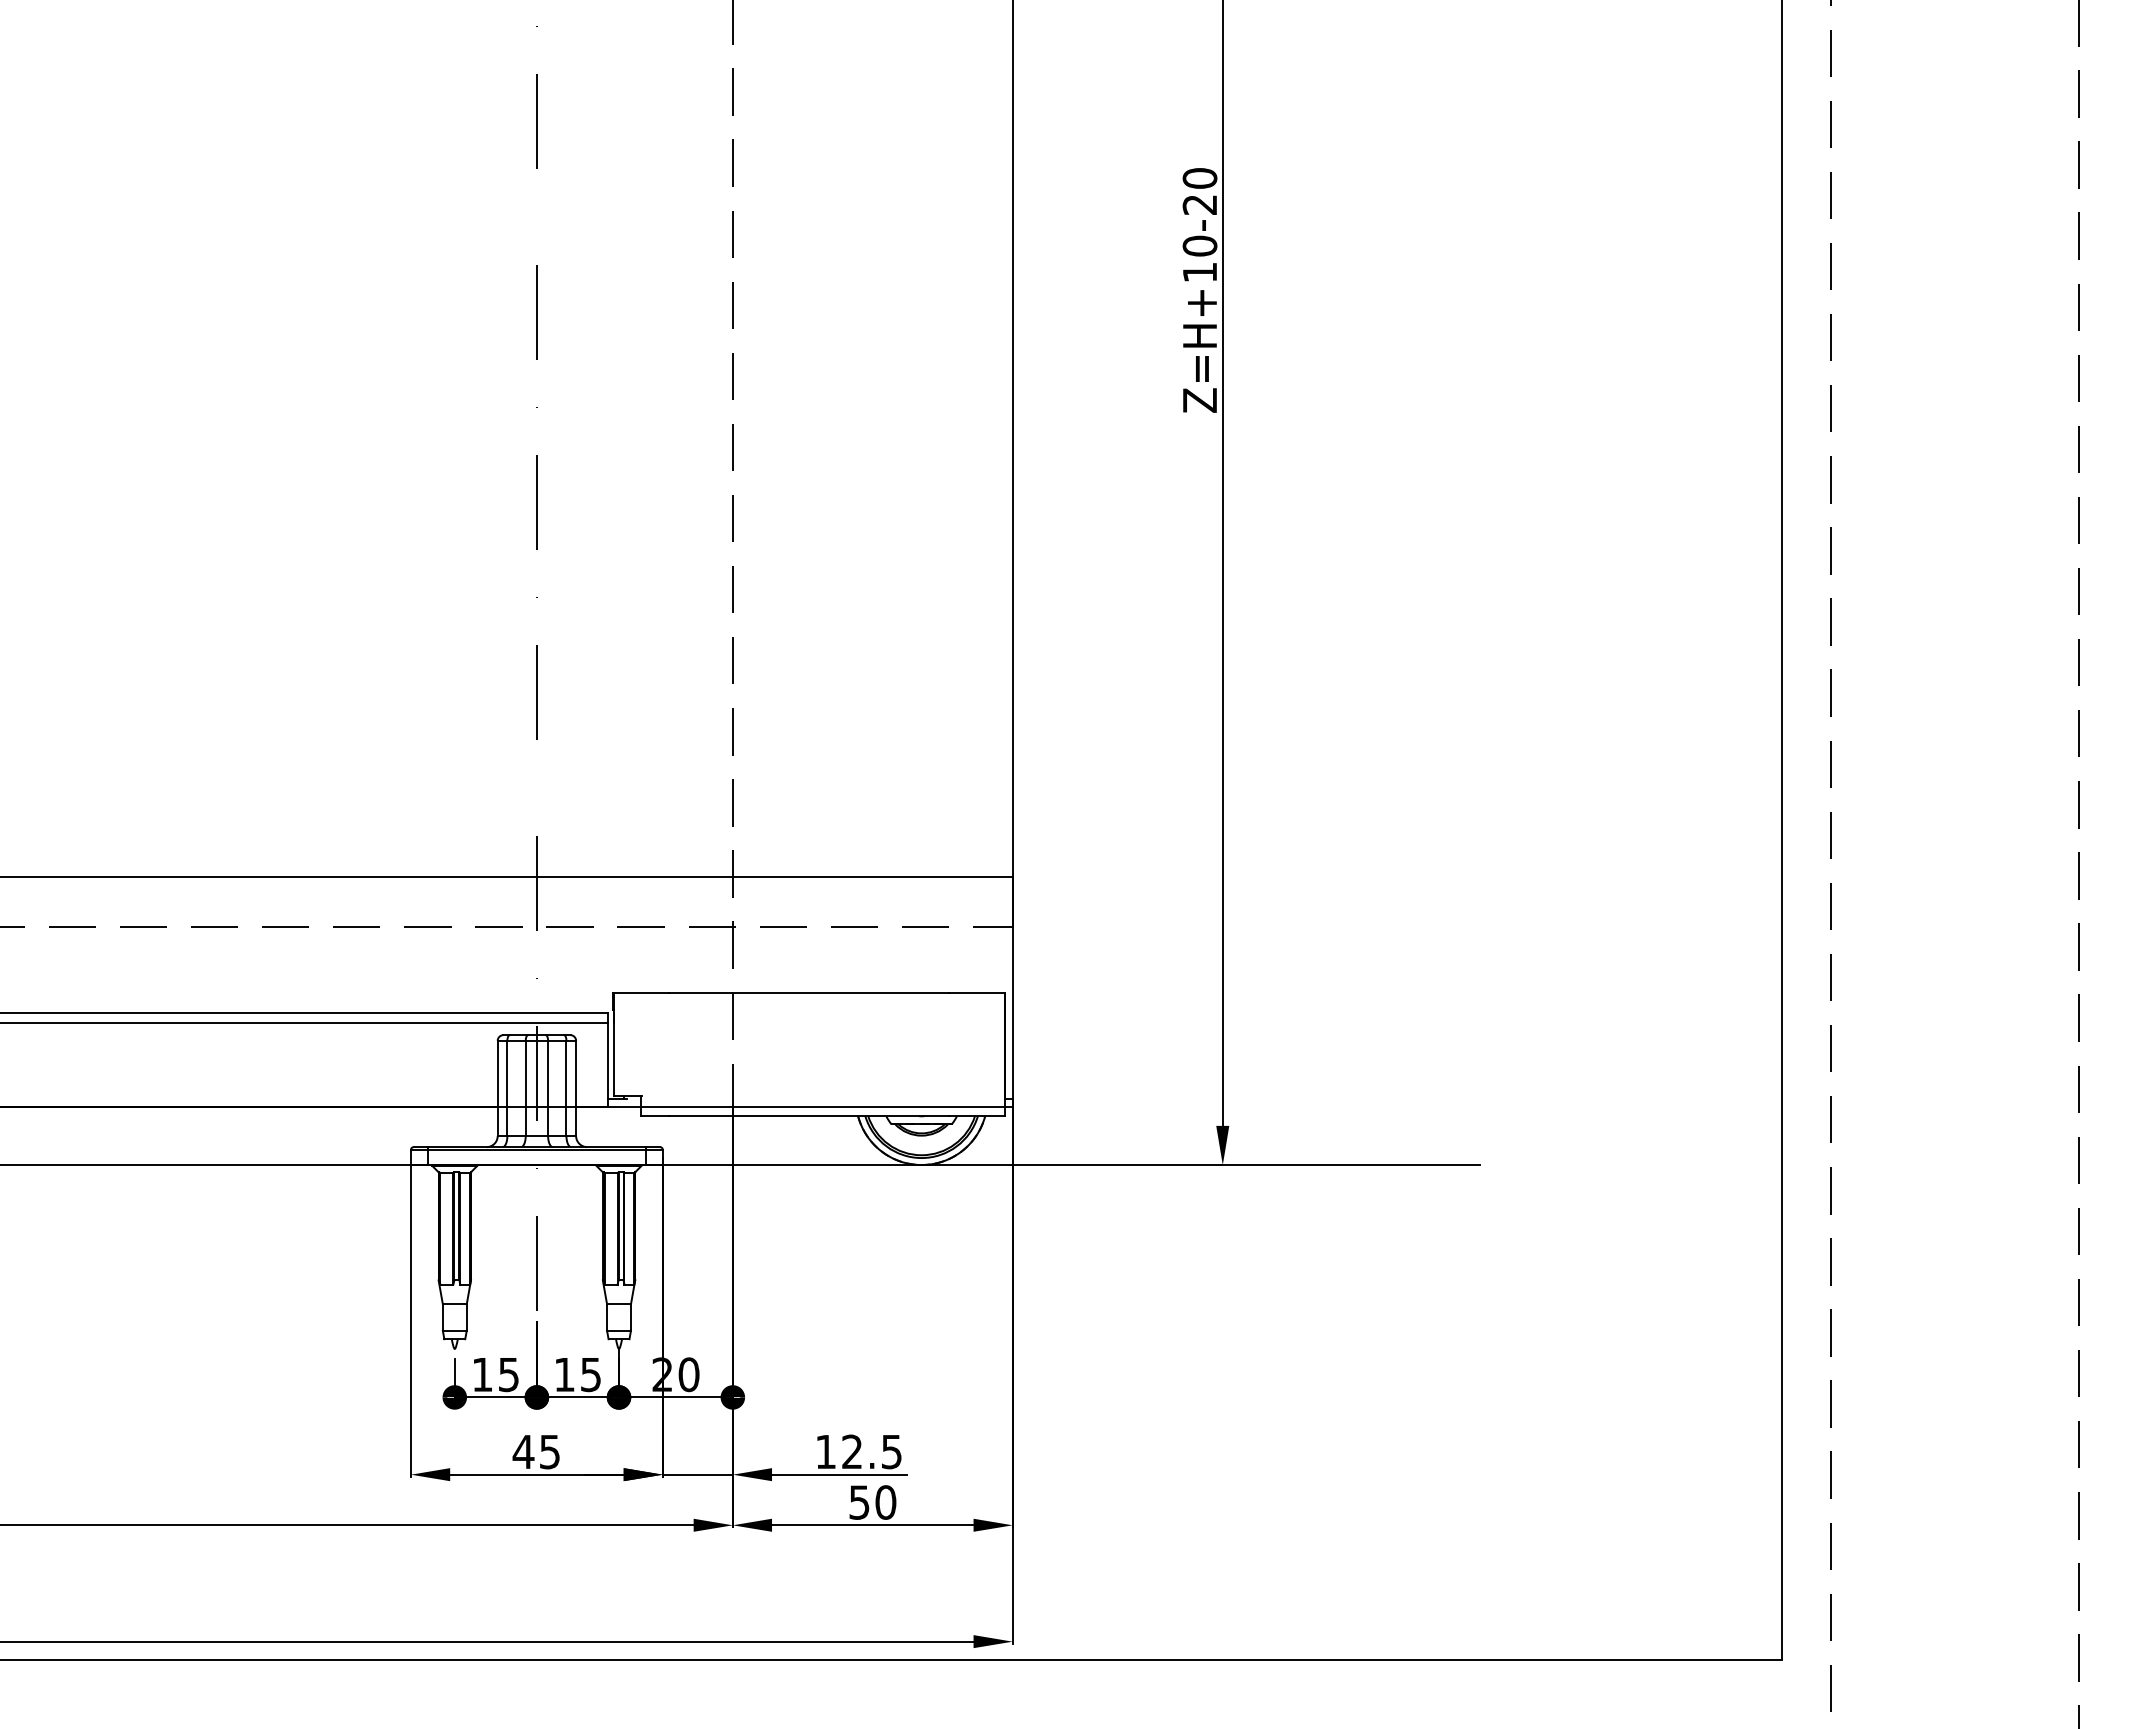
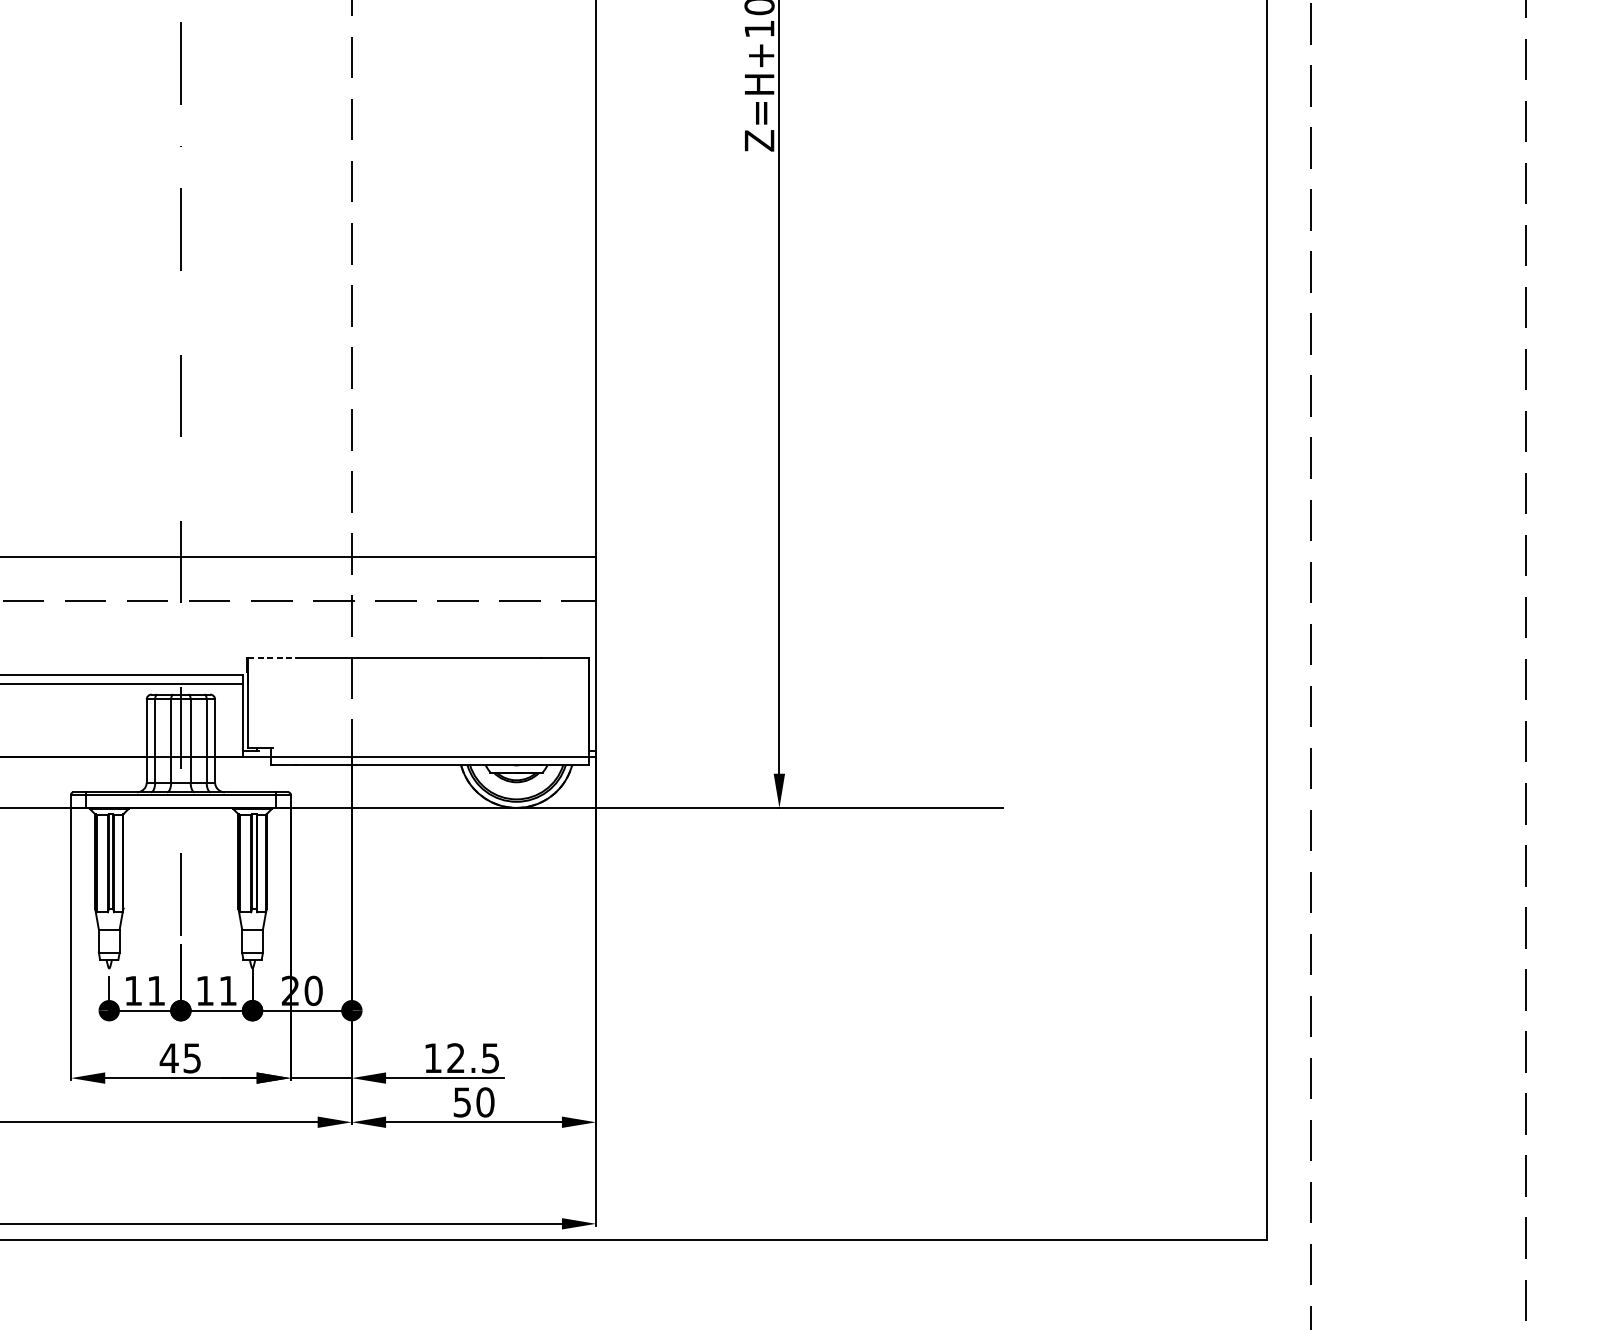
line: (641, 992) -> (272, 657), solid -> dashed
text: (508, 1375) -> (156, 991), 15 -> 11
text: (590, 1375) -> (227, 991), 15 -> 11

